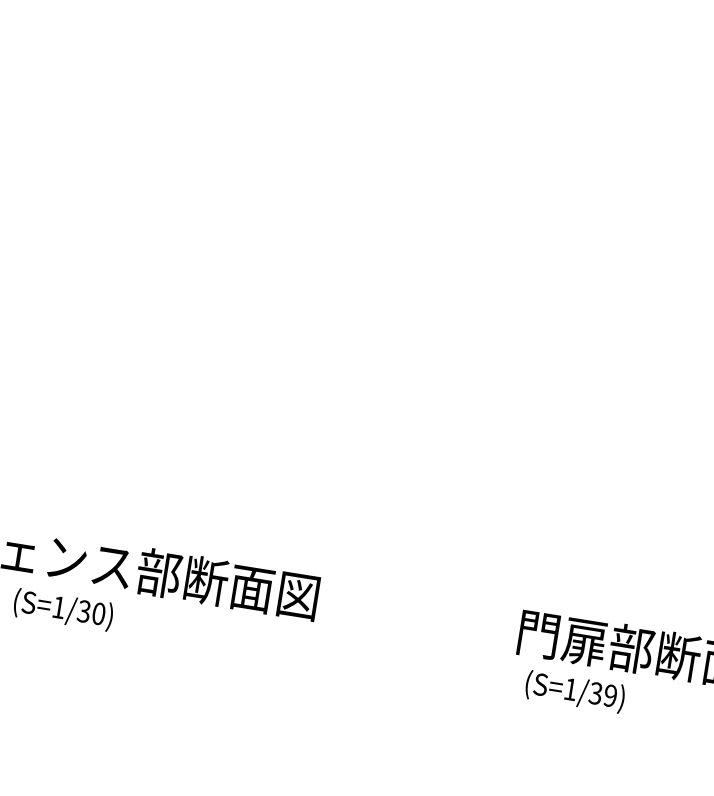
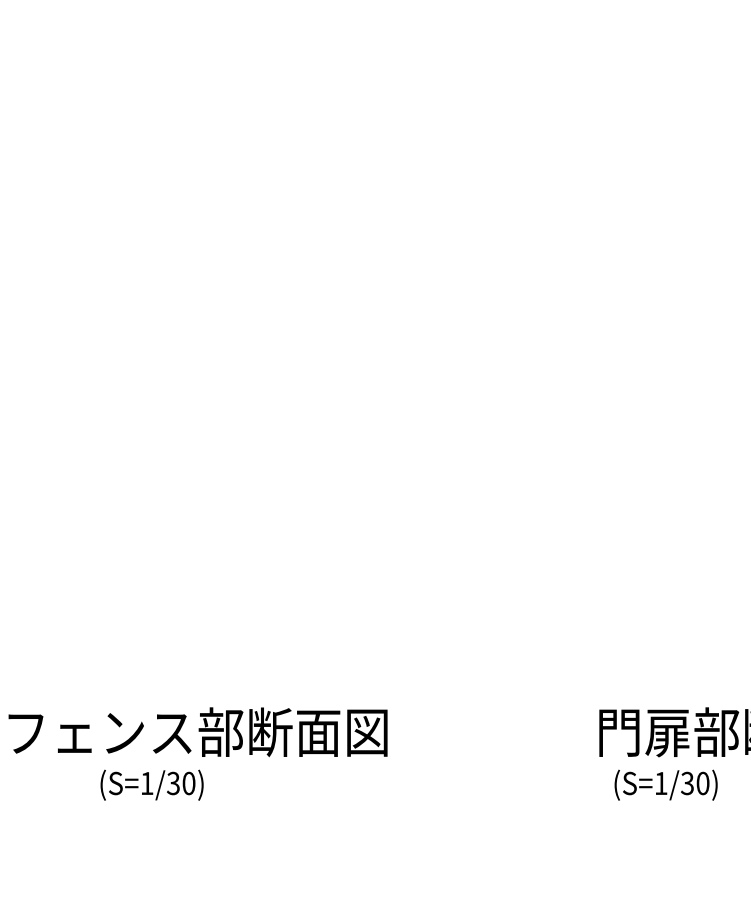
text: (62, 609) -> (151, 784), moved
text: (610, 695) -> (702, 783), (S=1/39) -> (S=1/30)

